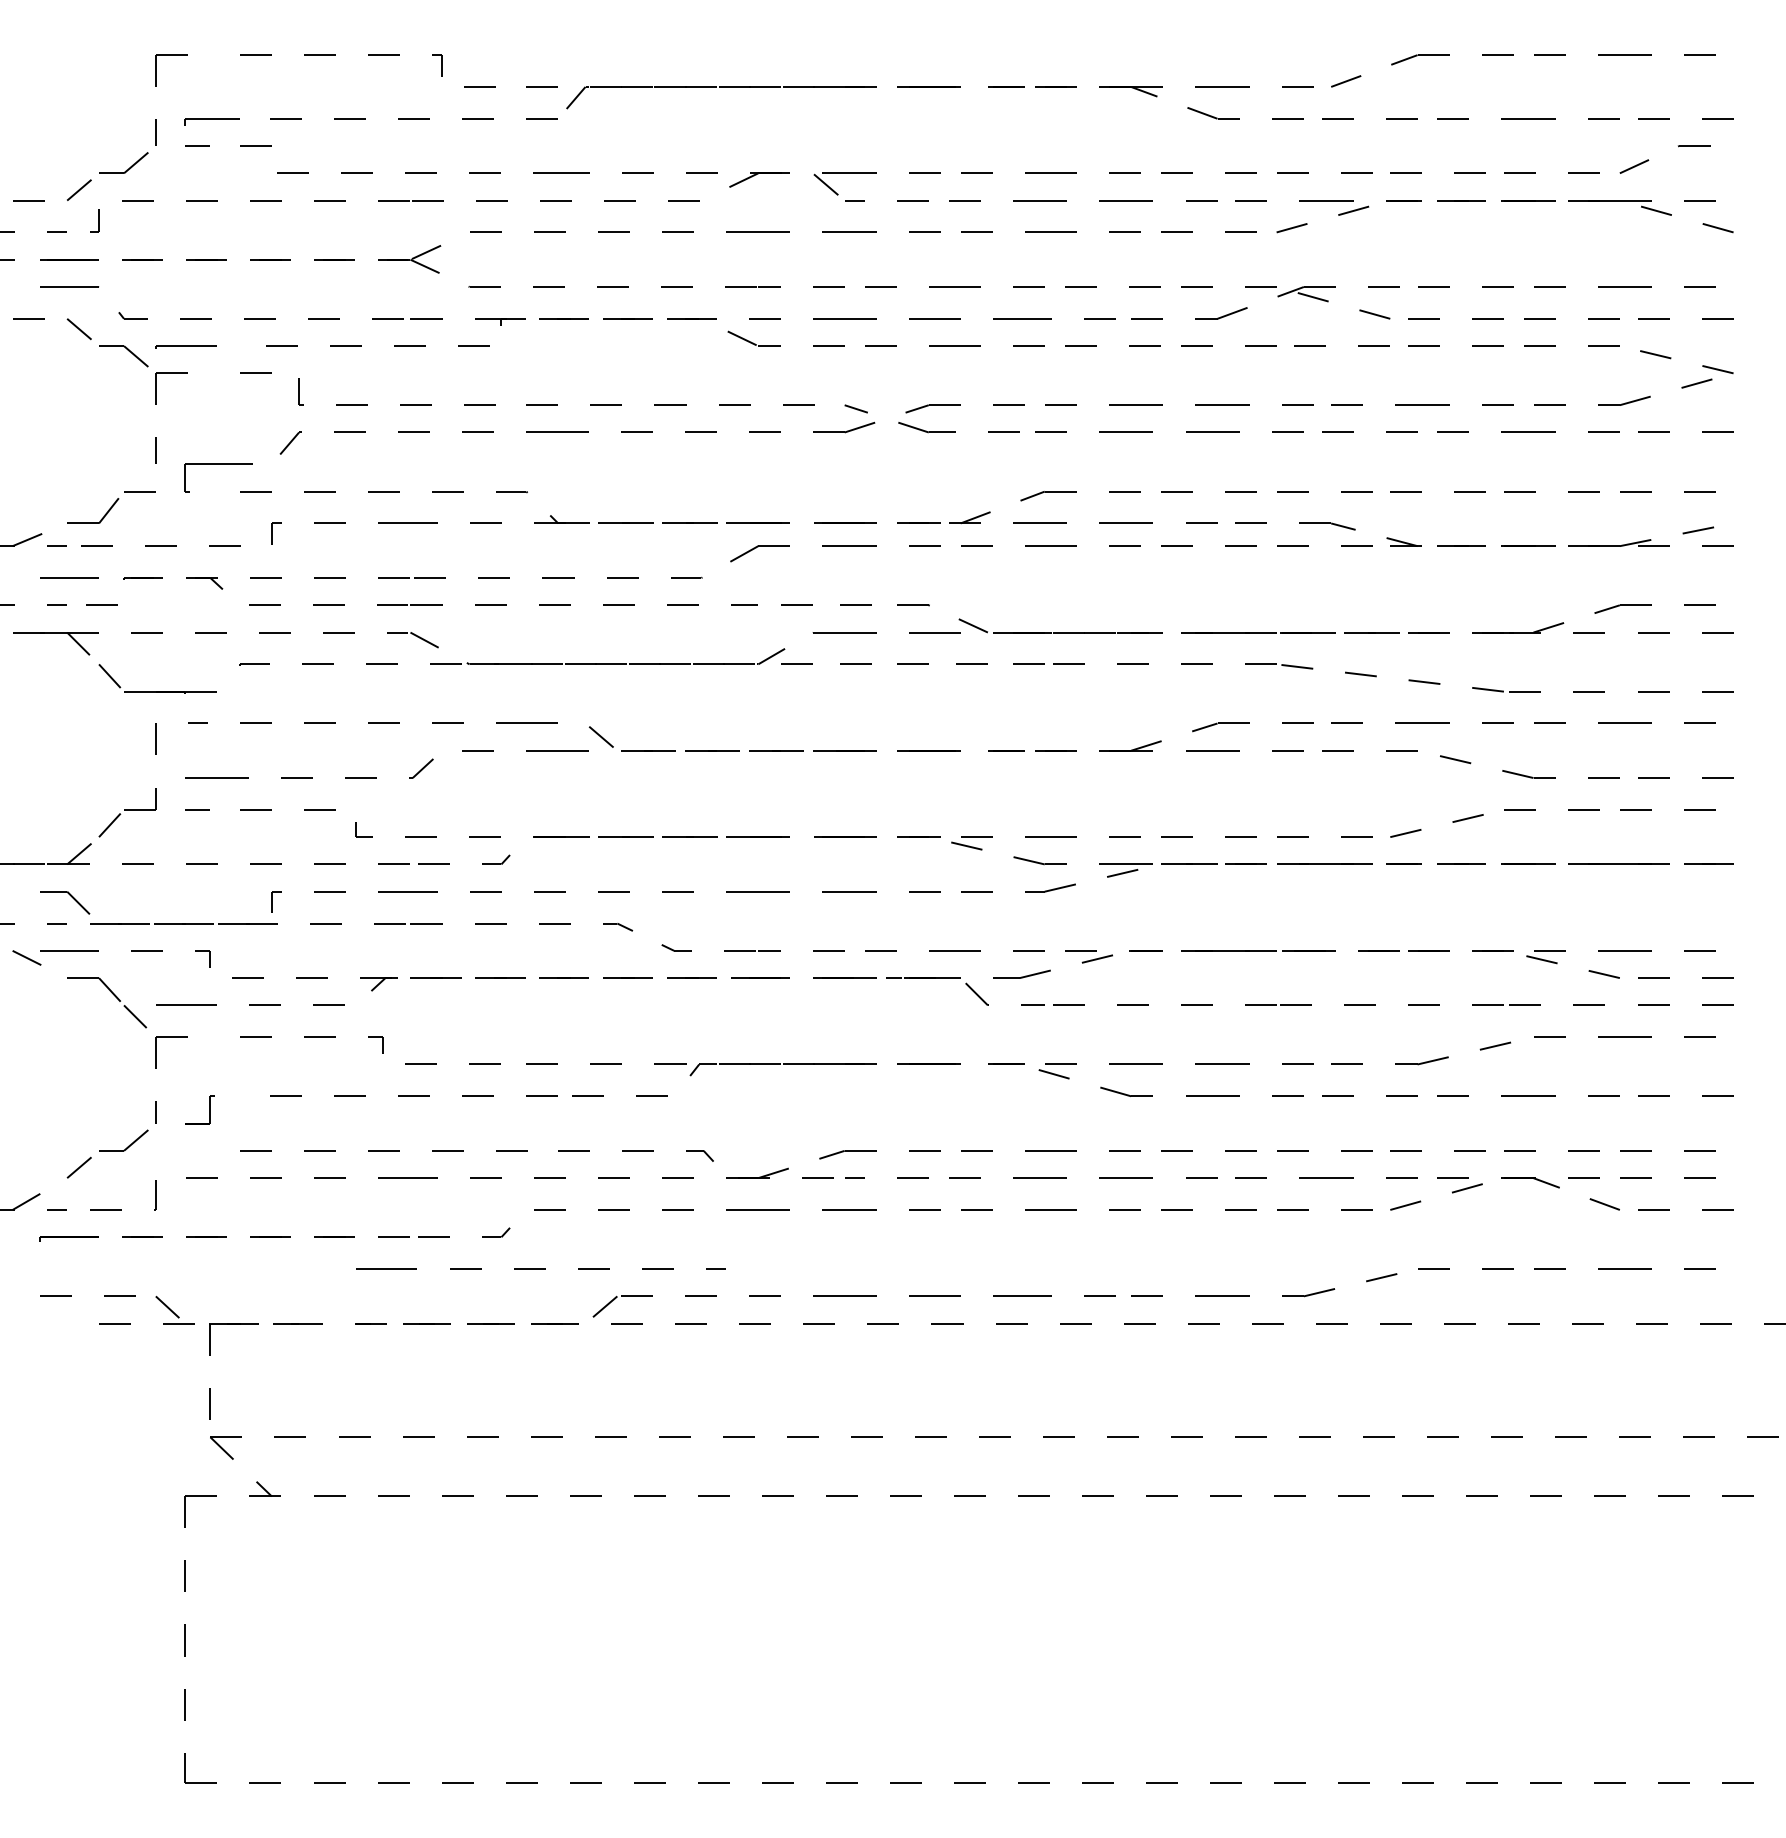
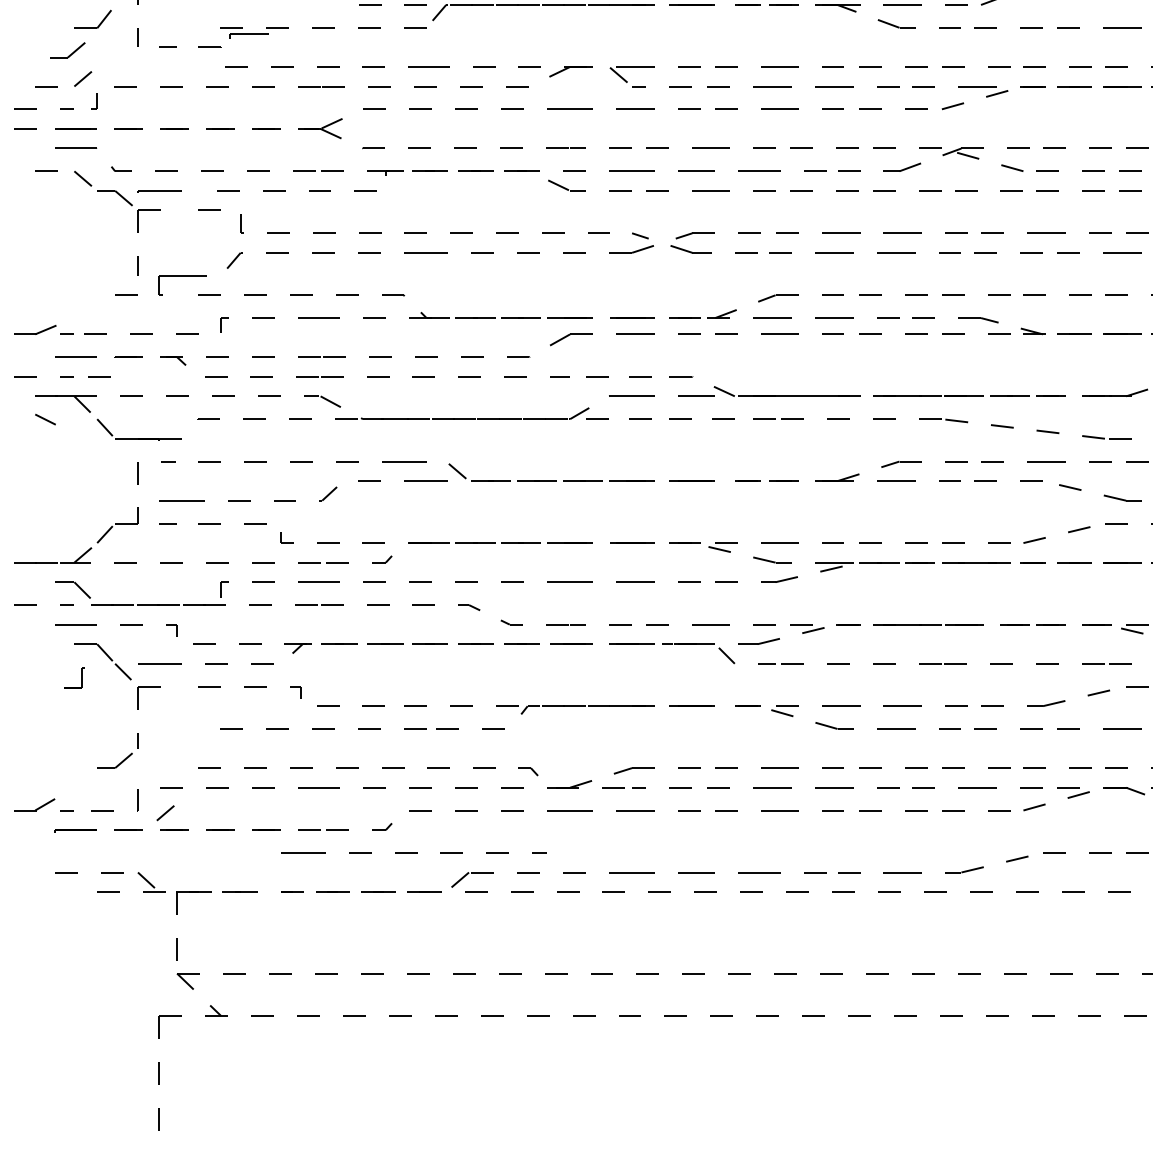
part: (211, 121) -> (248, 35), moved
part: (129, 167) -> (71, 53), moved
part: (101, 518) -> (98, 24), moved
line: (26, 957) -> (45, 419), moved
part: (209, 1109) -> (81, 677), moved
line: (78, 1167) -> (164, 813), moved

